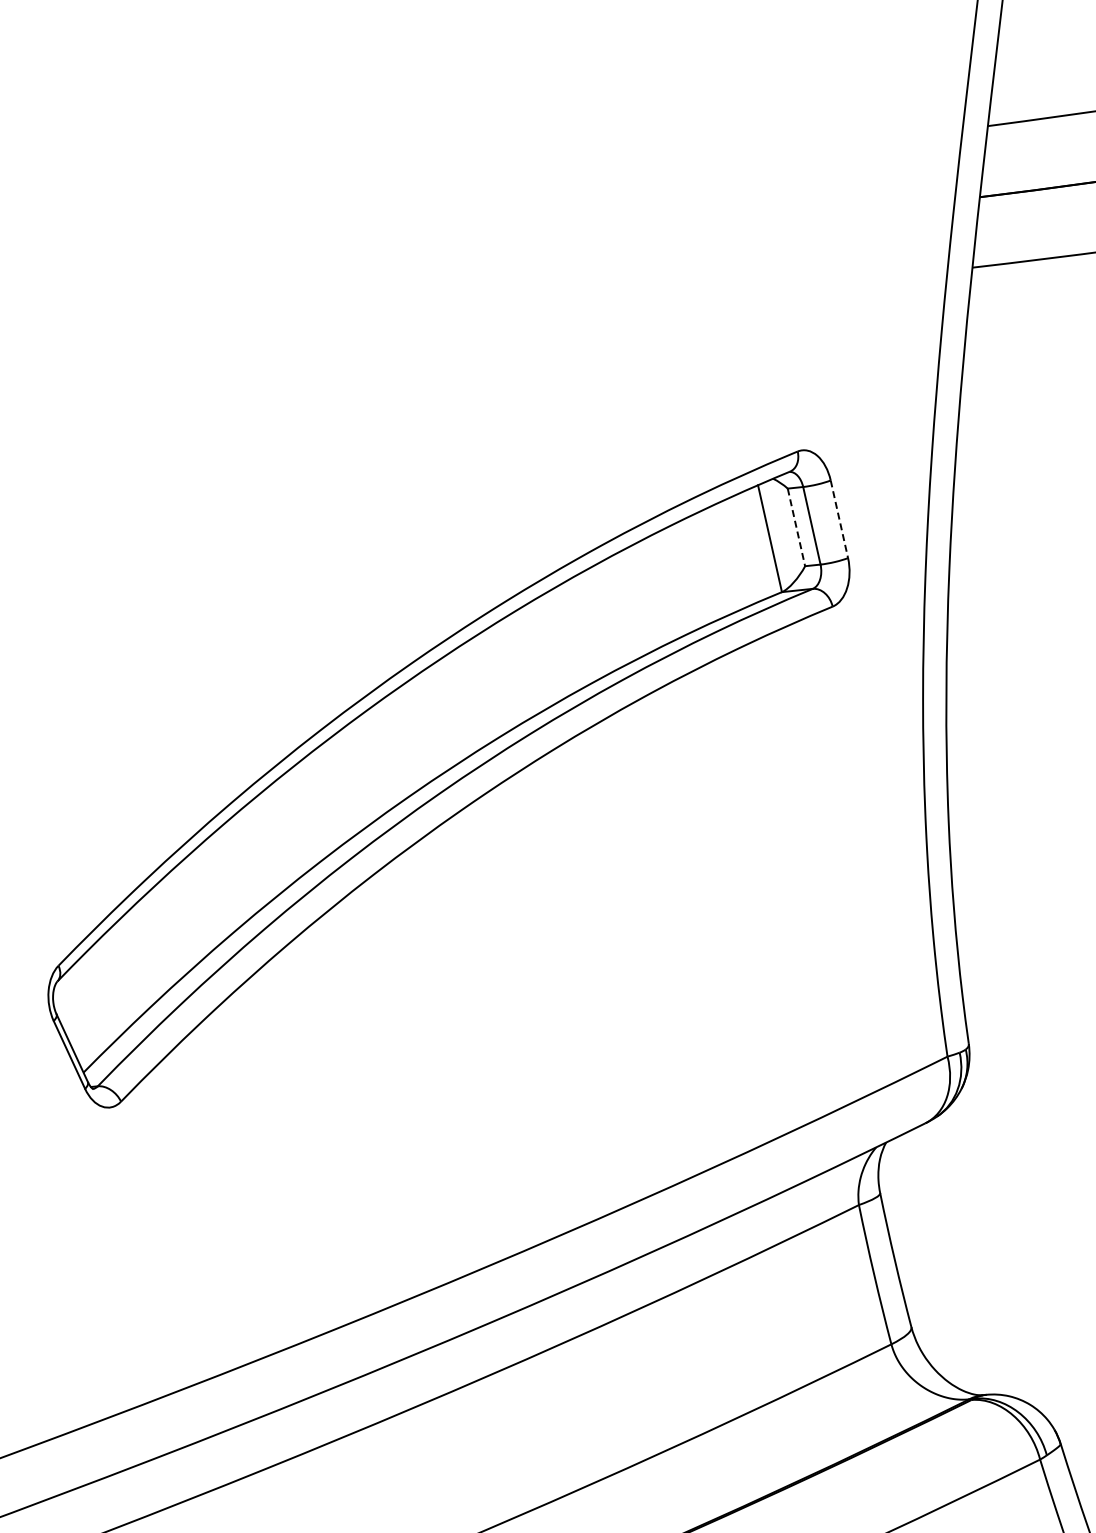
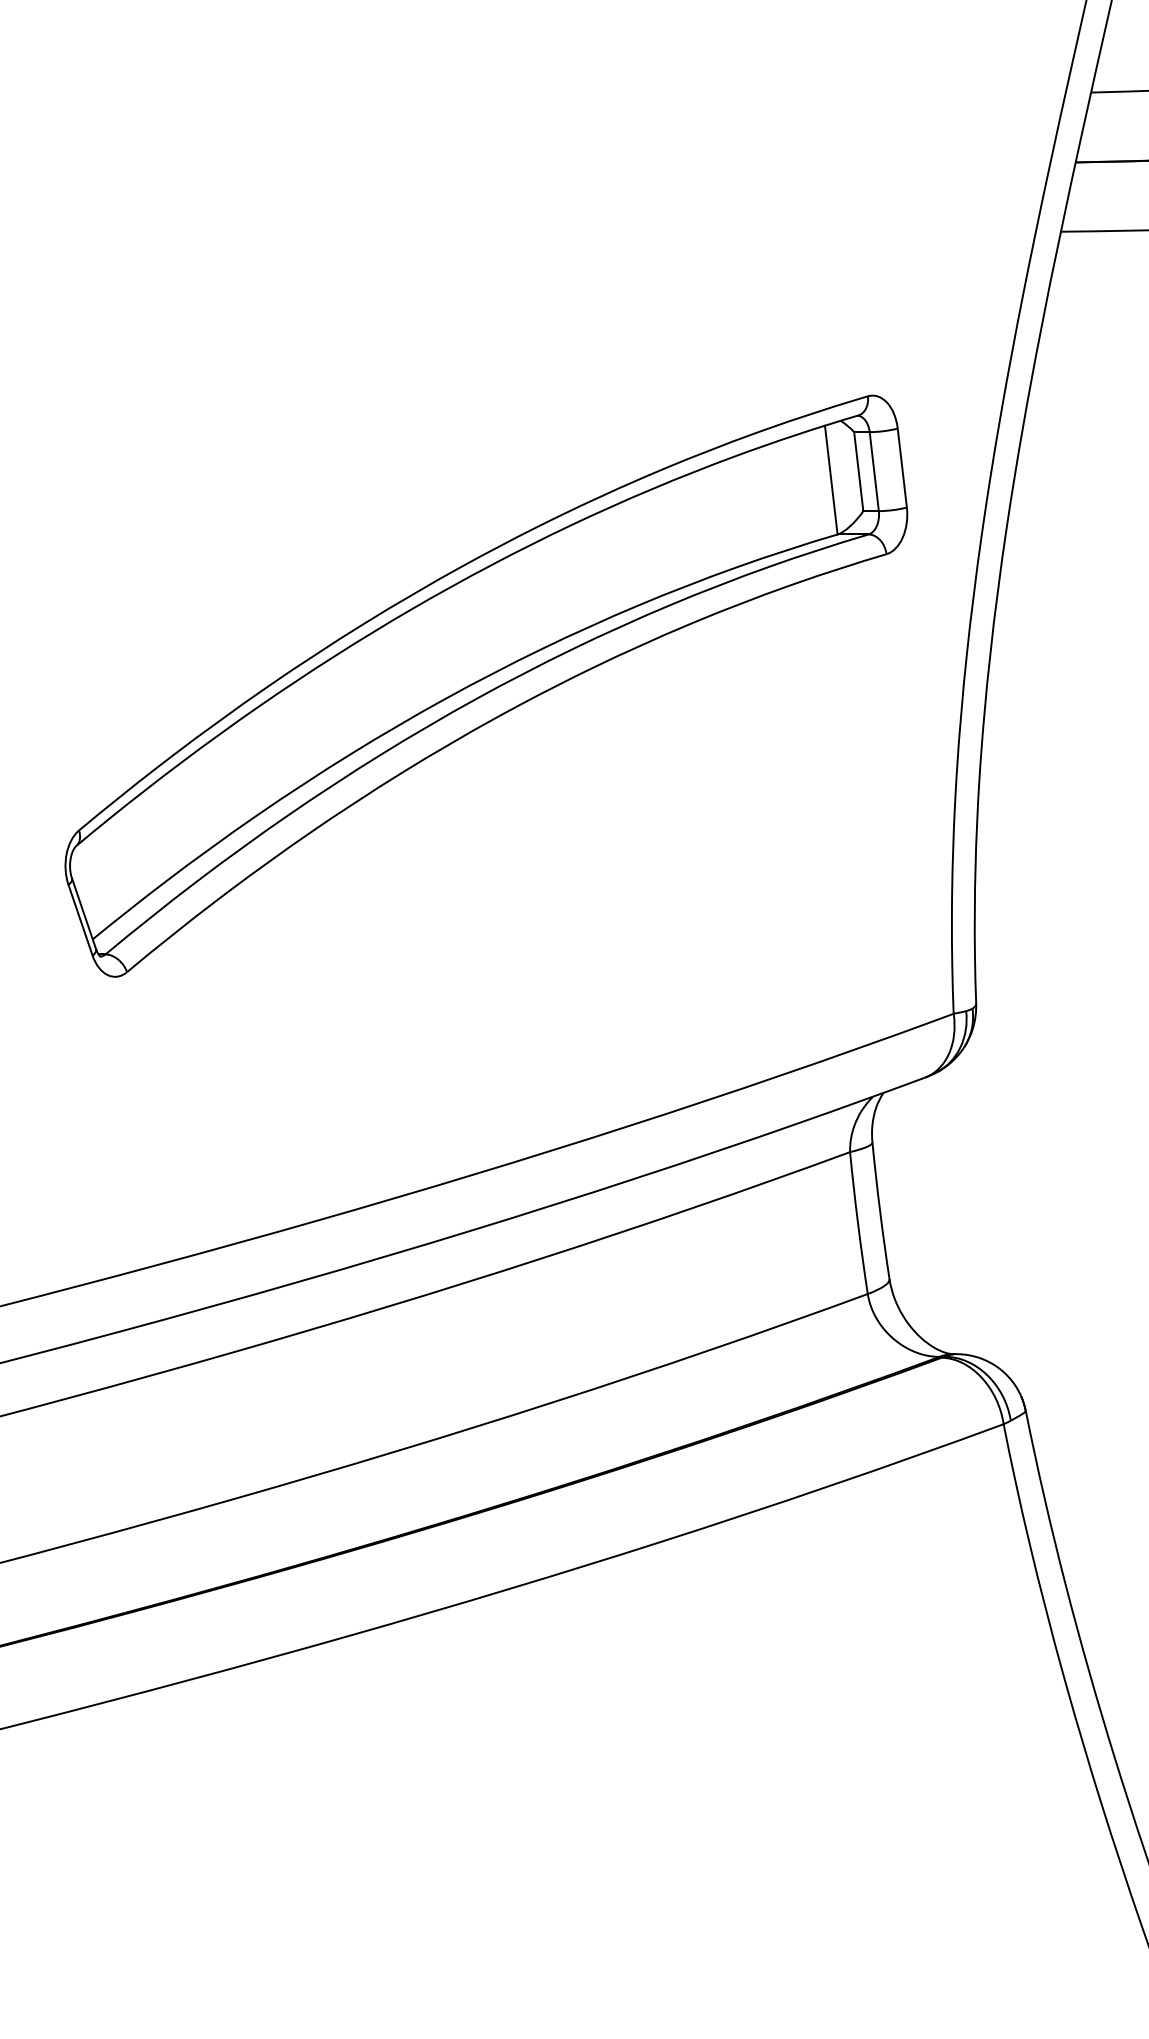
line: (839, 519) -> (902, 468), dashed -> solid
line: (796, 527) -> (858, 471), dashed -> solid

